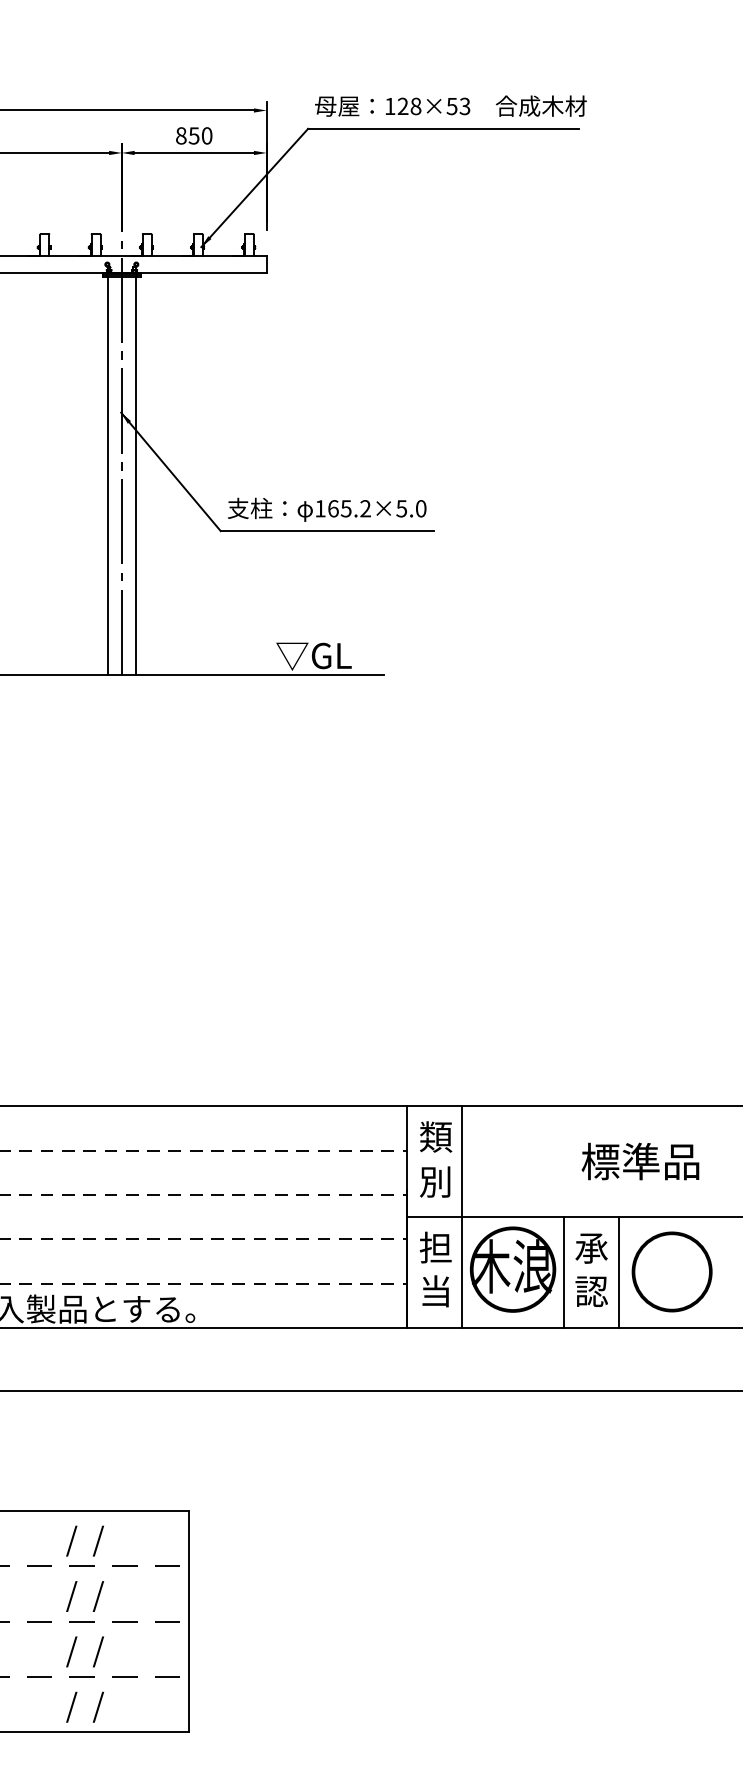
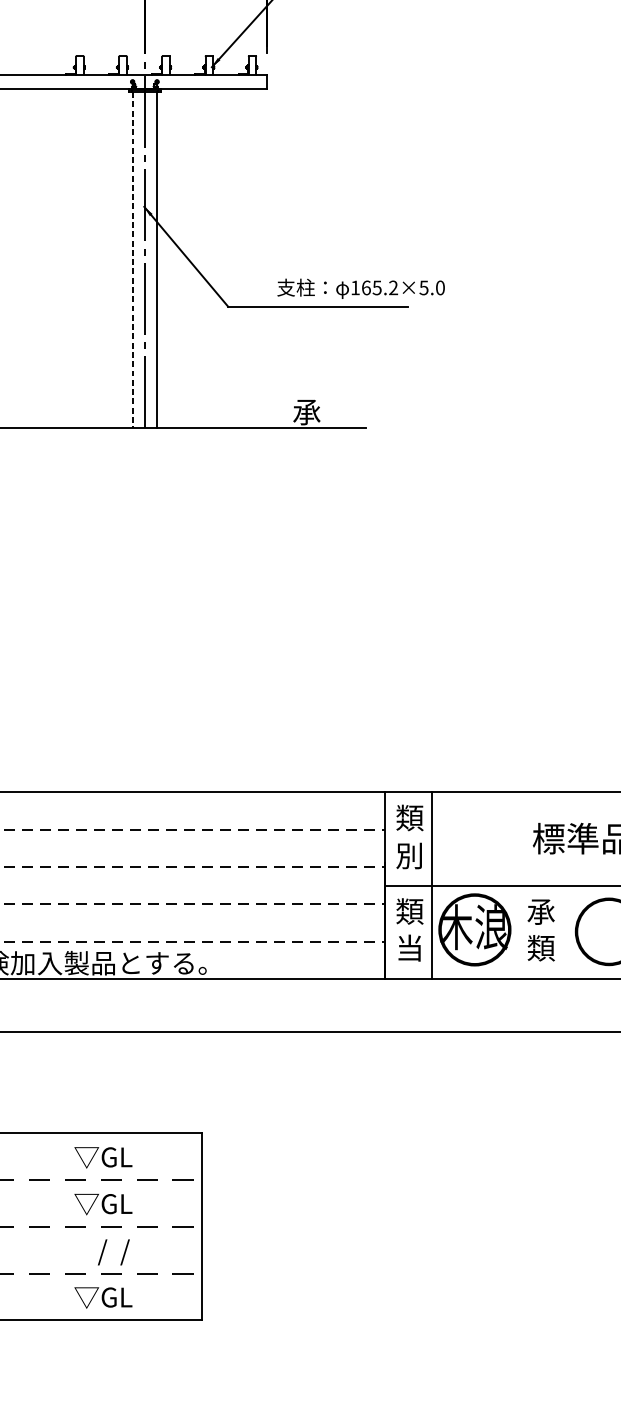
line: (107, 476) -> (132, 260), solid -> dashed
text: (327, 509) -> (361, 288), moved
text: (313, 656) -> (306, 412), ▽GL -> 承
text: (435, 1247) -> (409, 911), 担 -> 類
line: (563, 1272) -> (517, 932), removed
line: (618, 1272) -> (563, 932), removed
text: (591, 1291) -> (541, 948), 認 -> 類
text: (72, 1540) -> (103, 1158), /  / -> ▽GL
text: (72, 1596) -> (103, 1205), /  / -> ▽GL
text: (72, 1706) -> (103, 1298), /  / -> ▽GL

